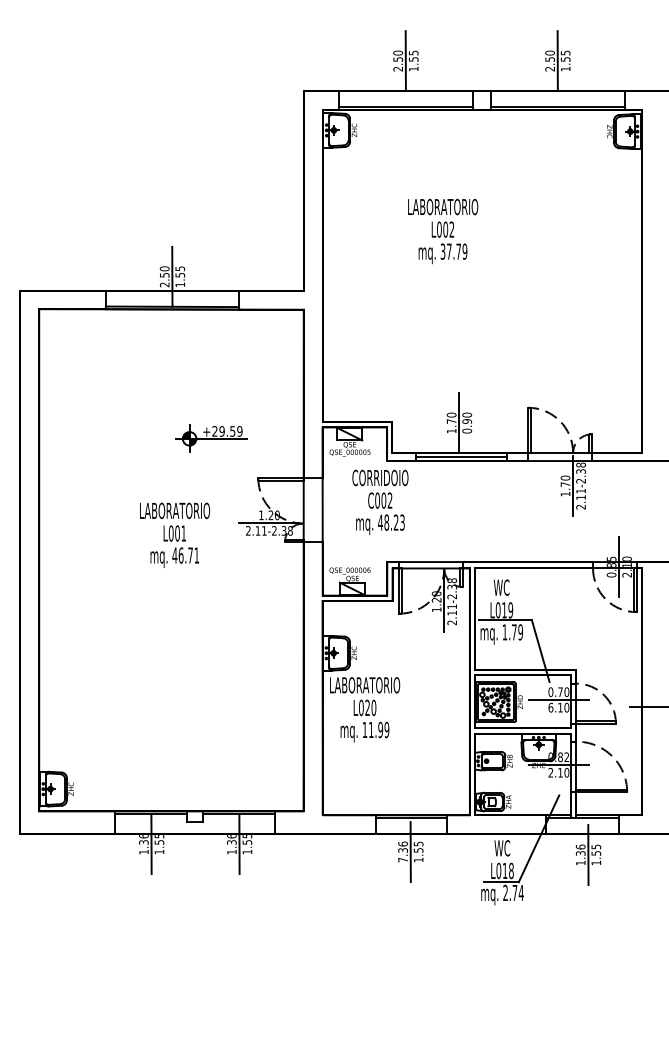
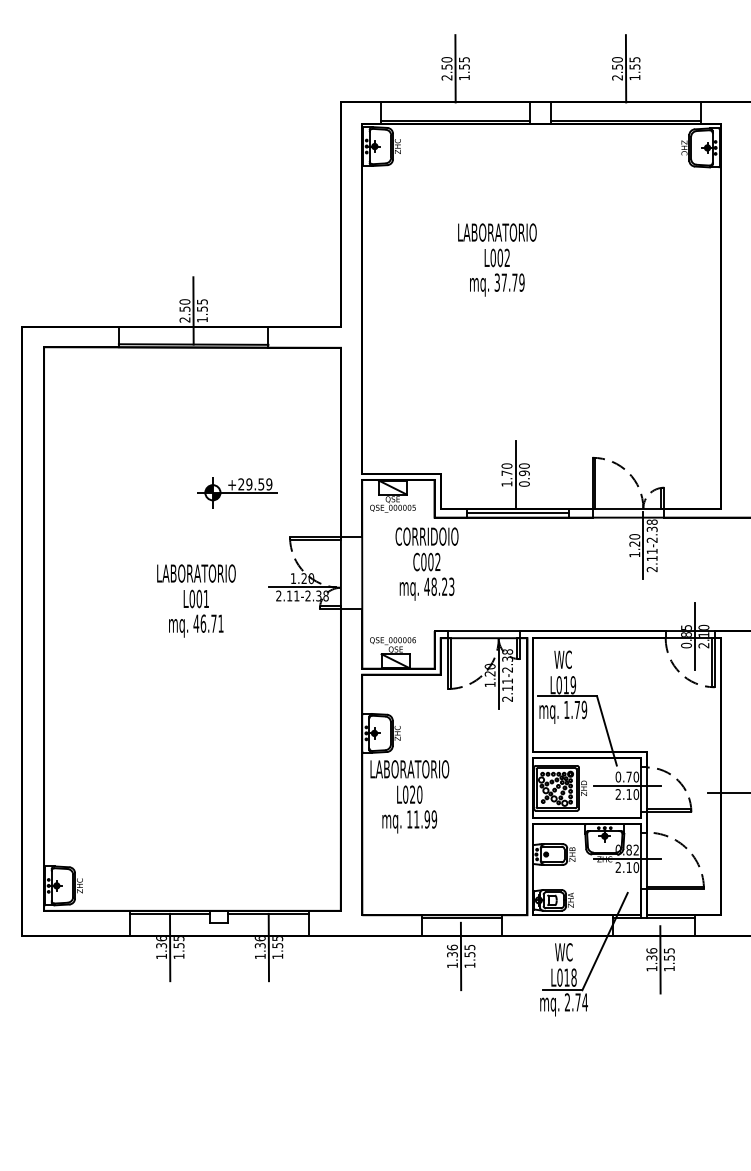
text: (565, 484) -> (634, 543), 1.70 -> 1.20
text: (551, 707) -> (618, 794), 6.10 -> 2.10
text: (403, 860) -> (452, 965), 7.36 -> 1.36

